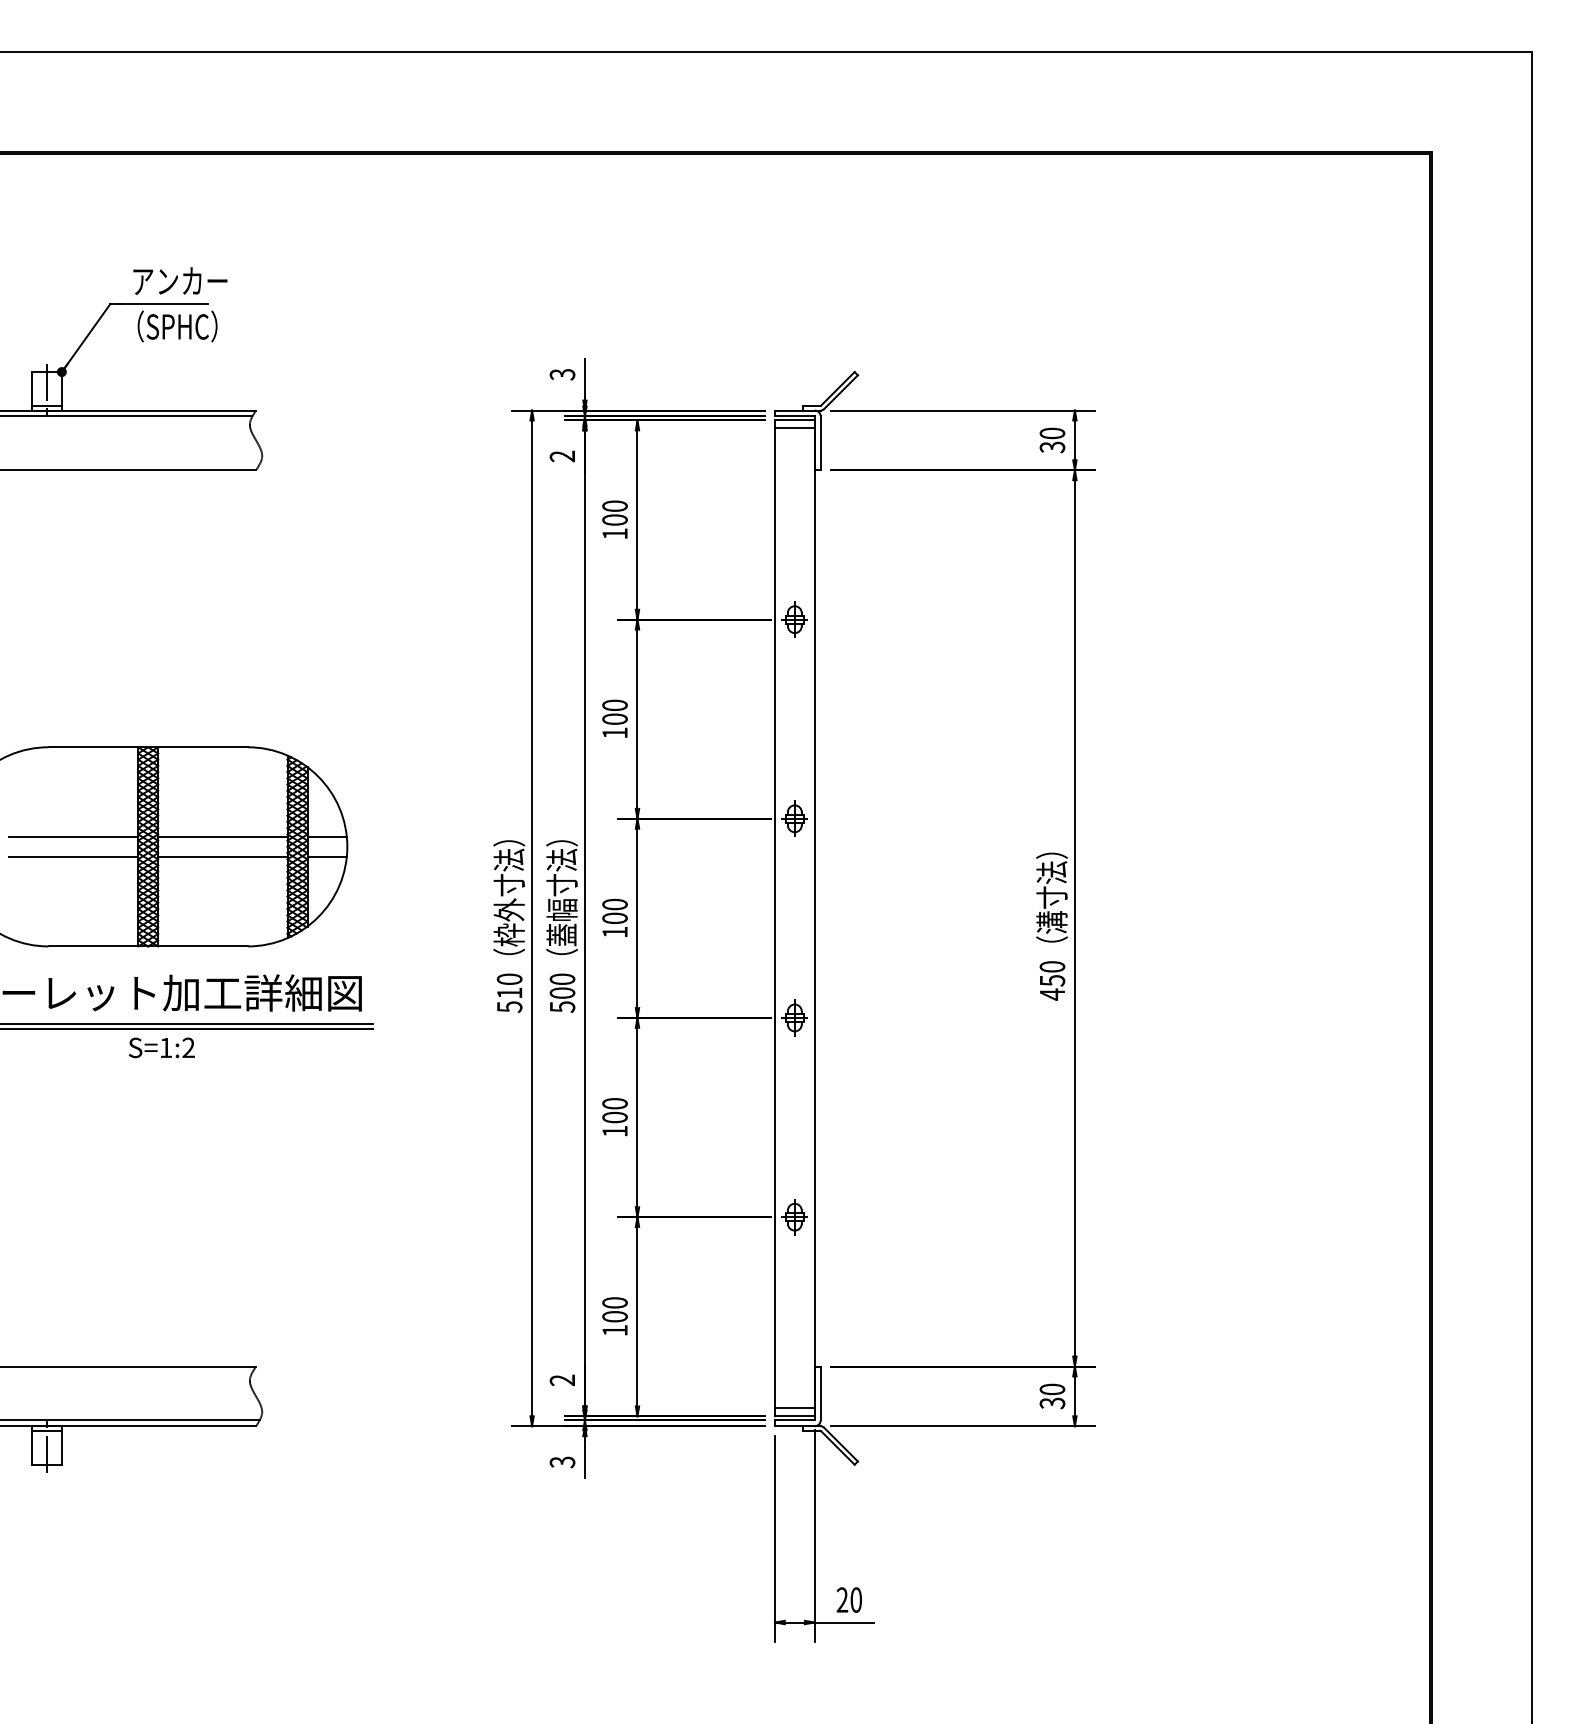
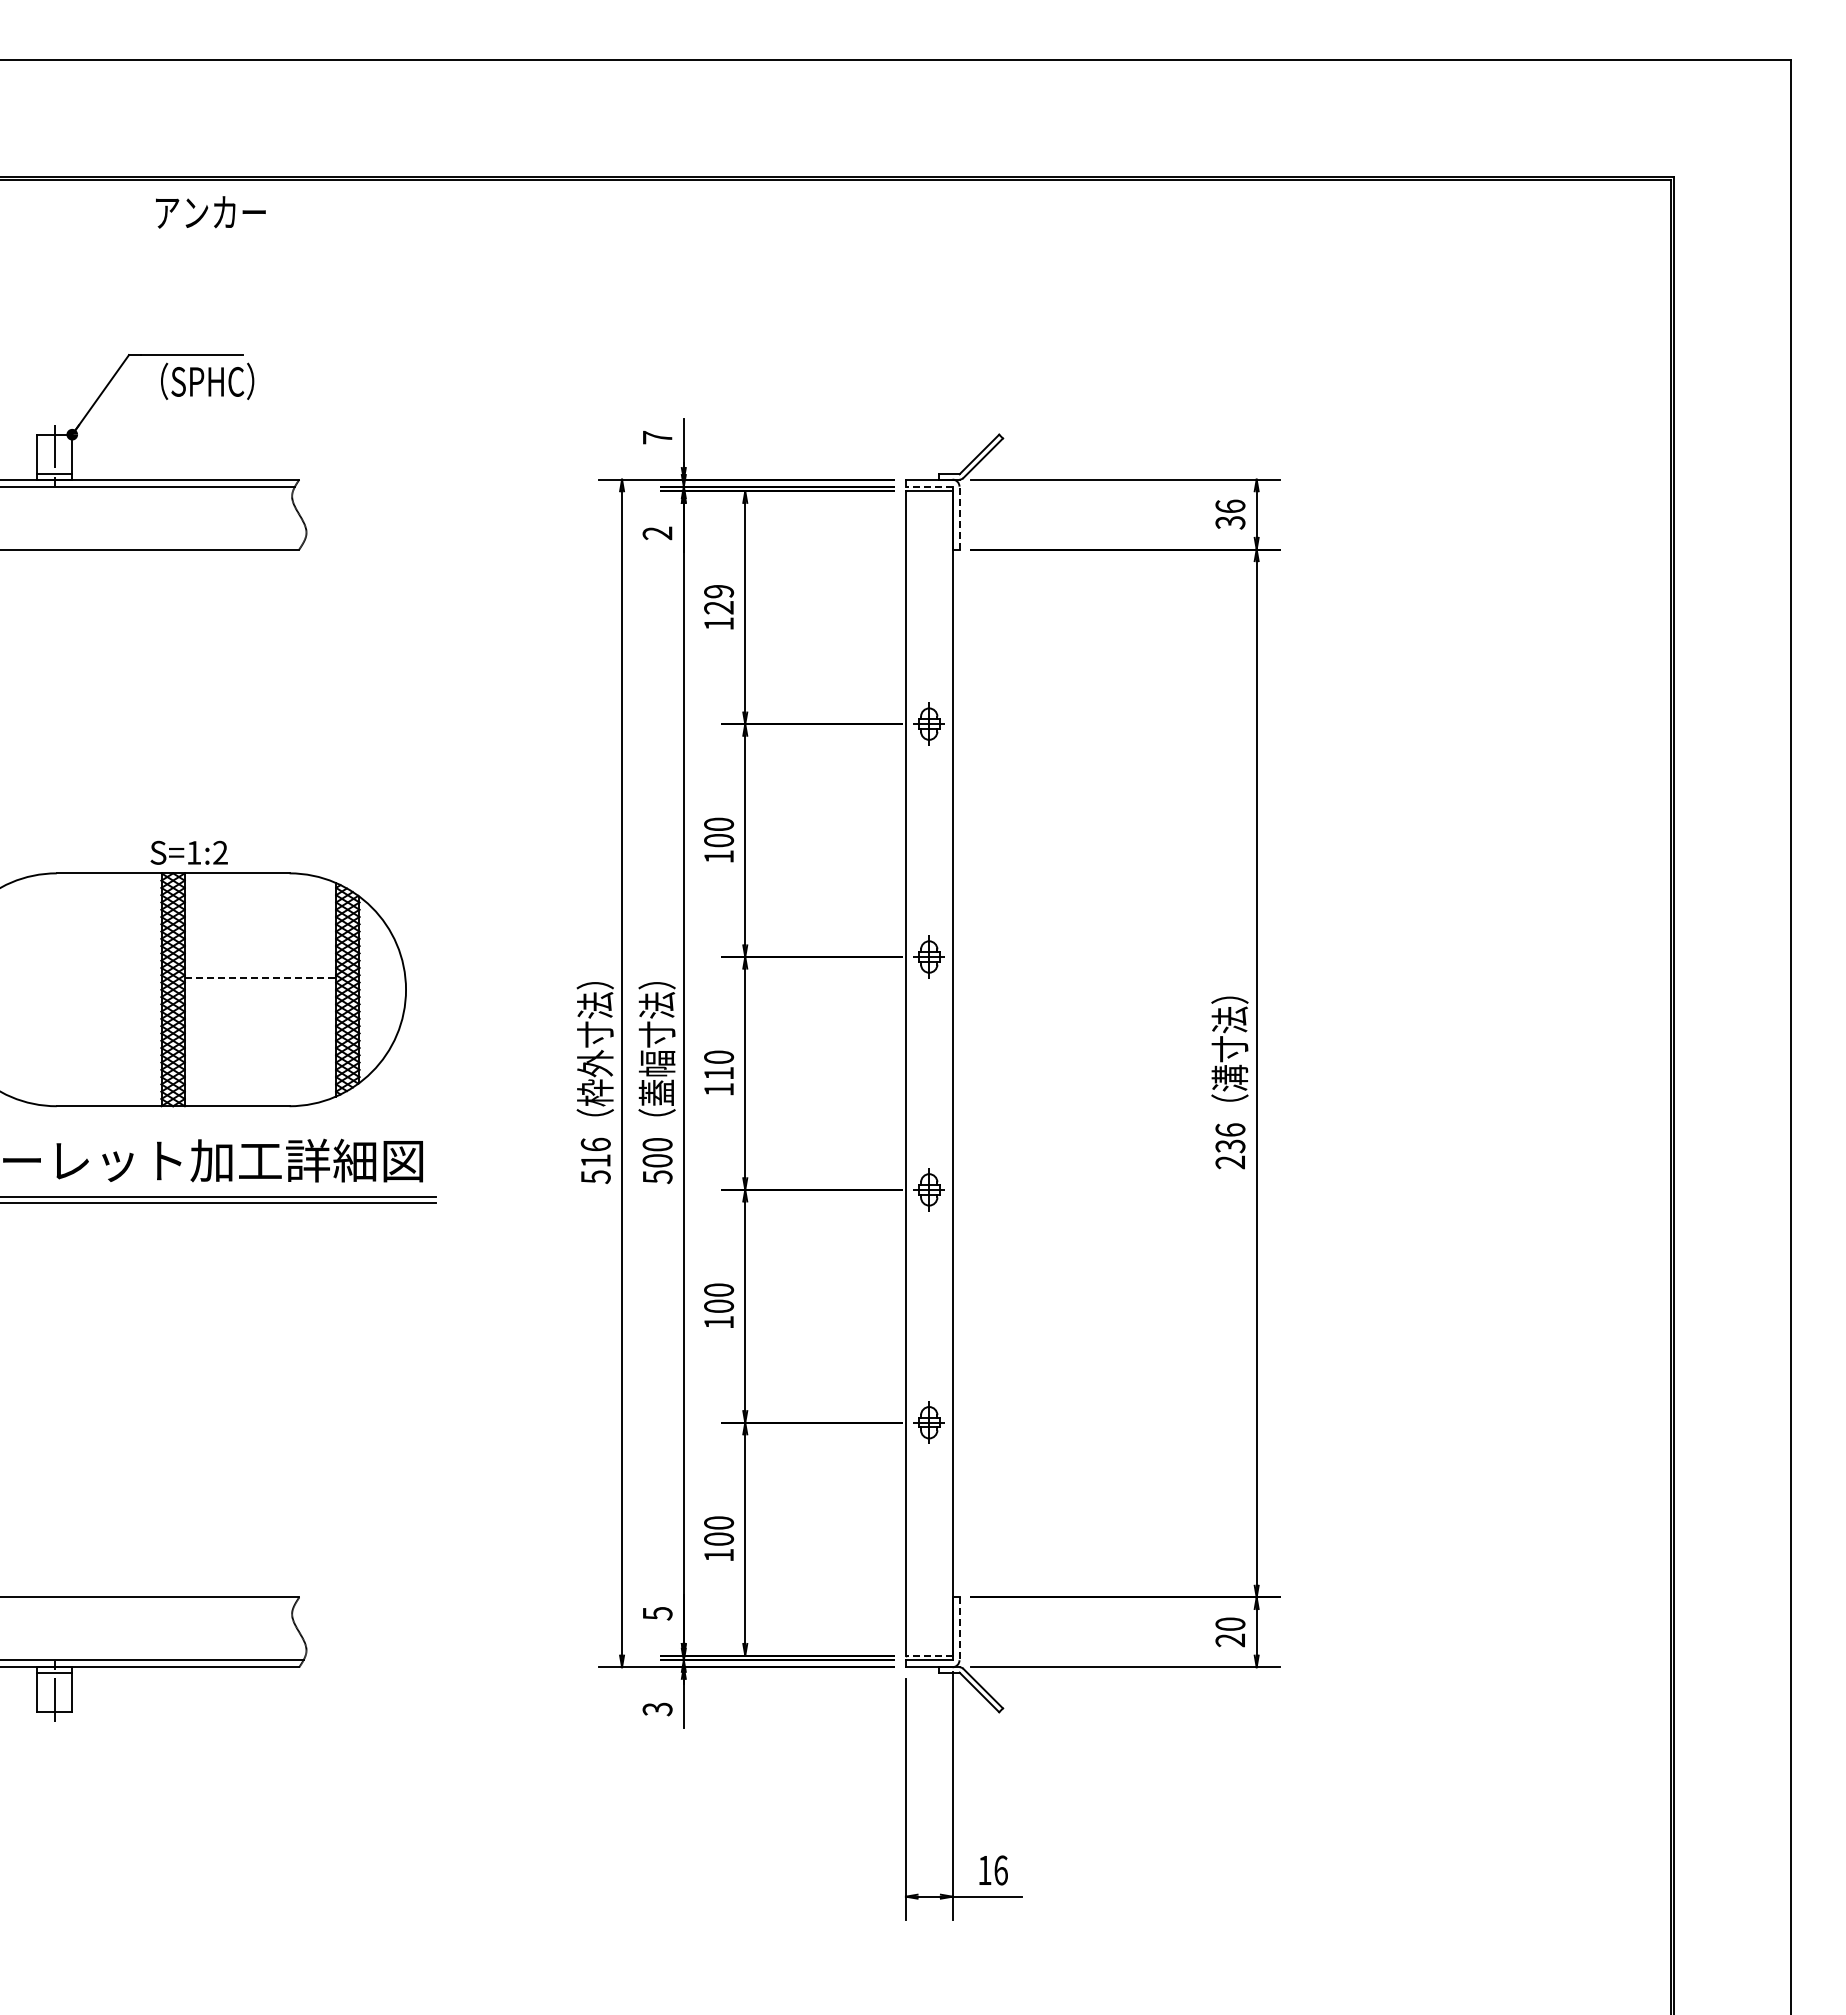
text: (180, 281) -> (210, 212), moved
text: (562, 374) -> (657, 437), 3 -> 7
line: (794, 416) -> (928, 486), solid -> dashed
line: (794, 428) -> (928, 500), removed
text: (1052, 433) -> (1230, 506), 30 -> 36
line: (820, 442) -> (959, 517), solid -> dashed
text: (615, 513) -> (719, 599), 100 -> 129
line: (73, 837) -> (85, 978), removed
line: (222, 837) -> (260, 978), solid -> dashed
line: (327, 837) -> (382, 978), removed
line: (73, 856) -> (85, 1001), removed
line: (222, 856) -> (260, 1001), removed
line: (327, 856) -> (382, 1001), removed
text: (615, 917) -> (719, 1072), 100 -> 110
text: (509, 979) -> (595, 1144), 510 -> 516
text: (1052, 980) -> (1230, 1146), 450 -> 236
text: (161, 1047) -> (188, 852), moved
text: (562, 1380) -> (657, 1613), 2 -> 5
line: (820, 1393) -> (959, 1629), solid -> dashed
text: (1052, 1403) -> (1230, 1640), 30 -> 20
line: (794, 1408) -> (928, 1646), removed
line: (794, 1416) -> (928, 1655), solid -> dashed
text: (848, 1600) -> (992, 1870), 20 -> 16

